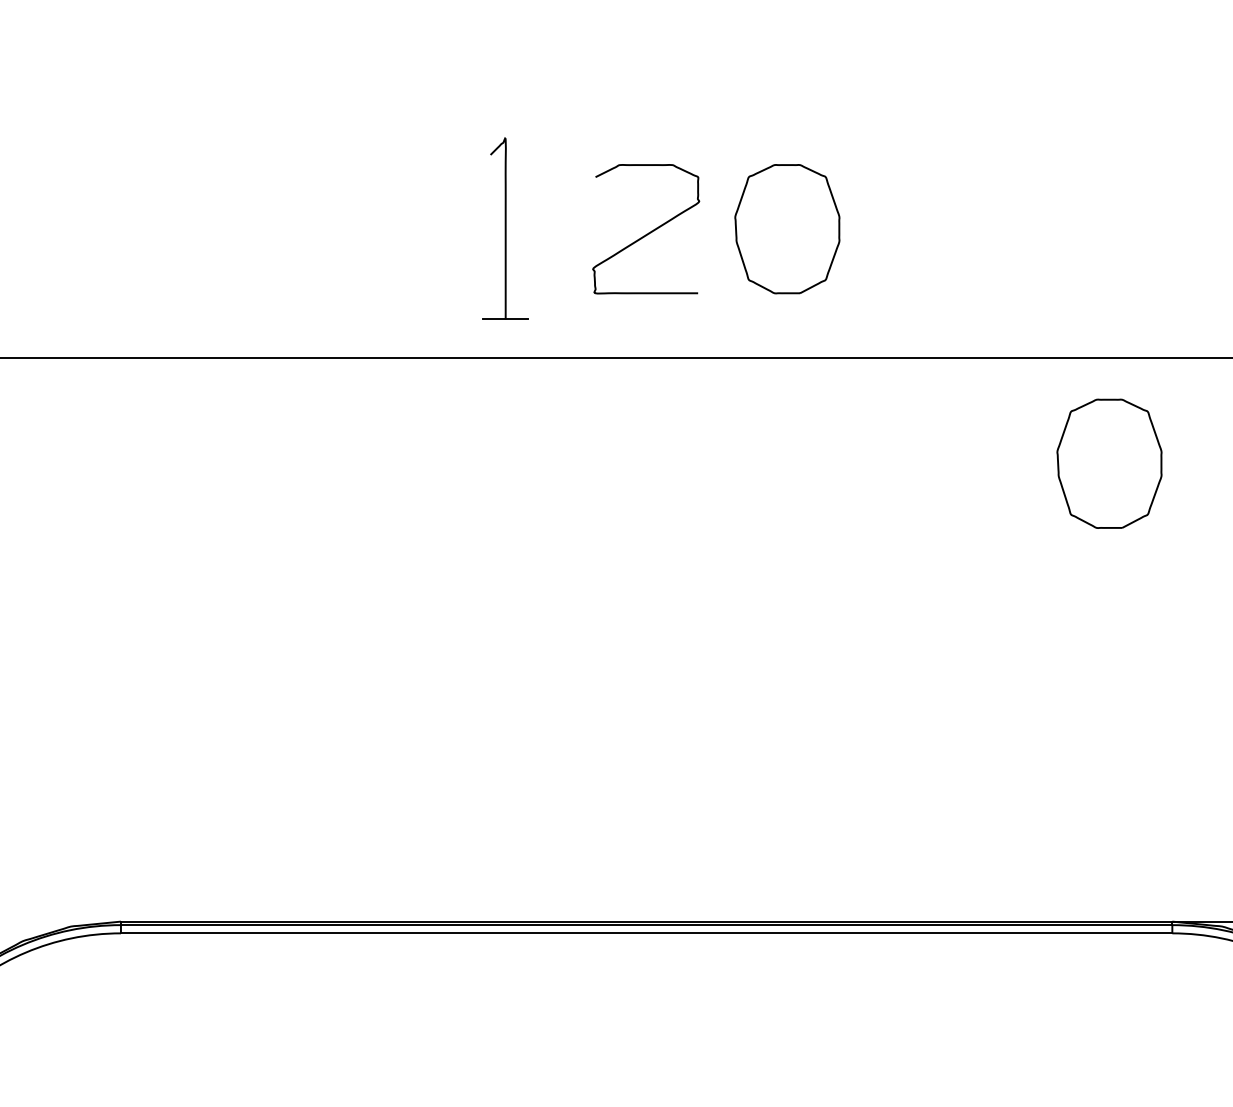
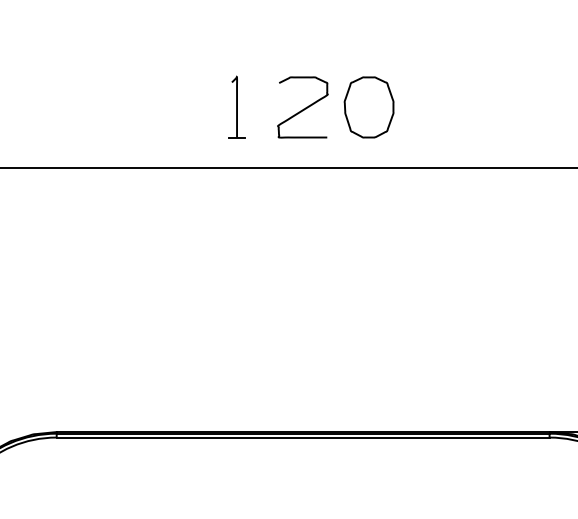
part: (504, 227) -> (236, 106), size x0.71
part: (1108, 463) -> (519, 217), removed

